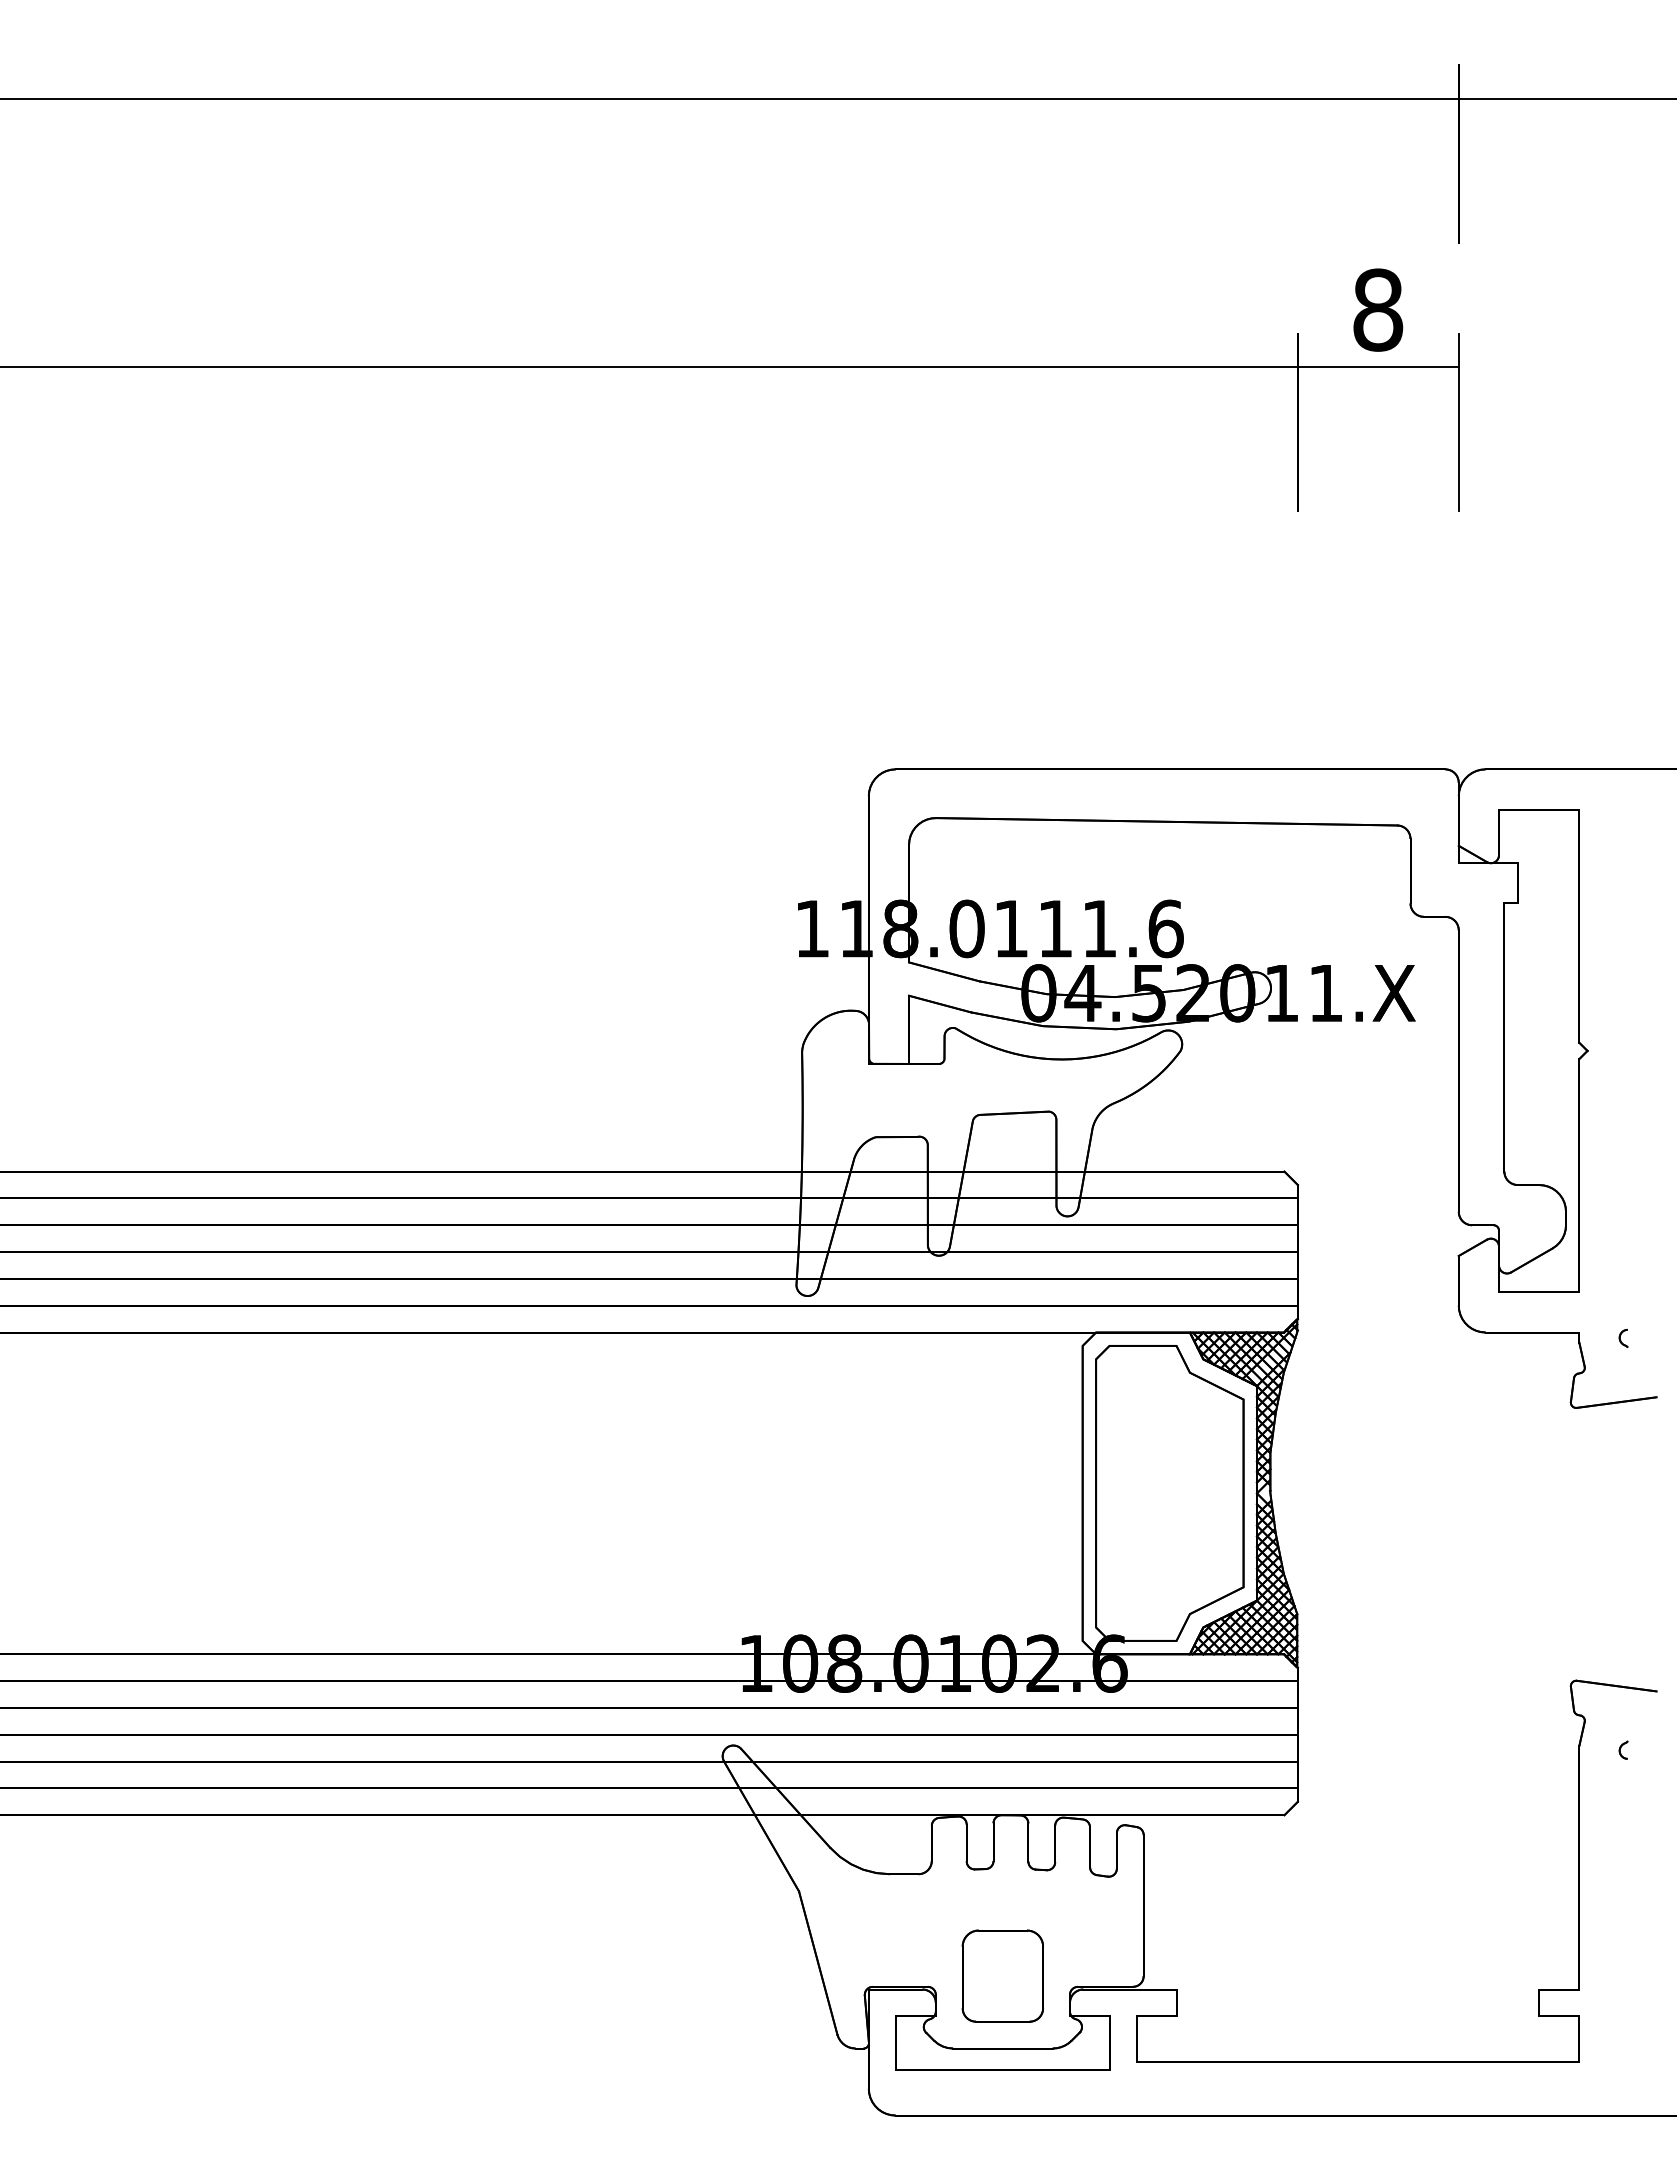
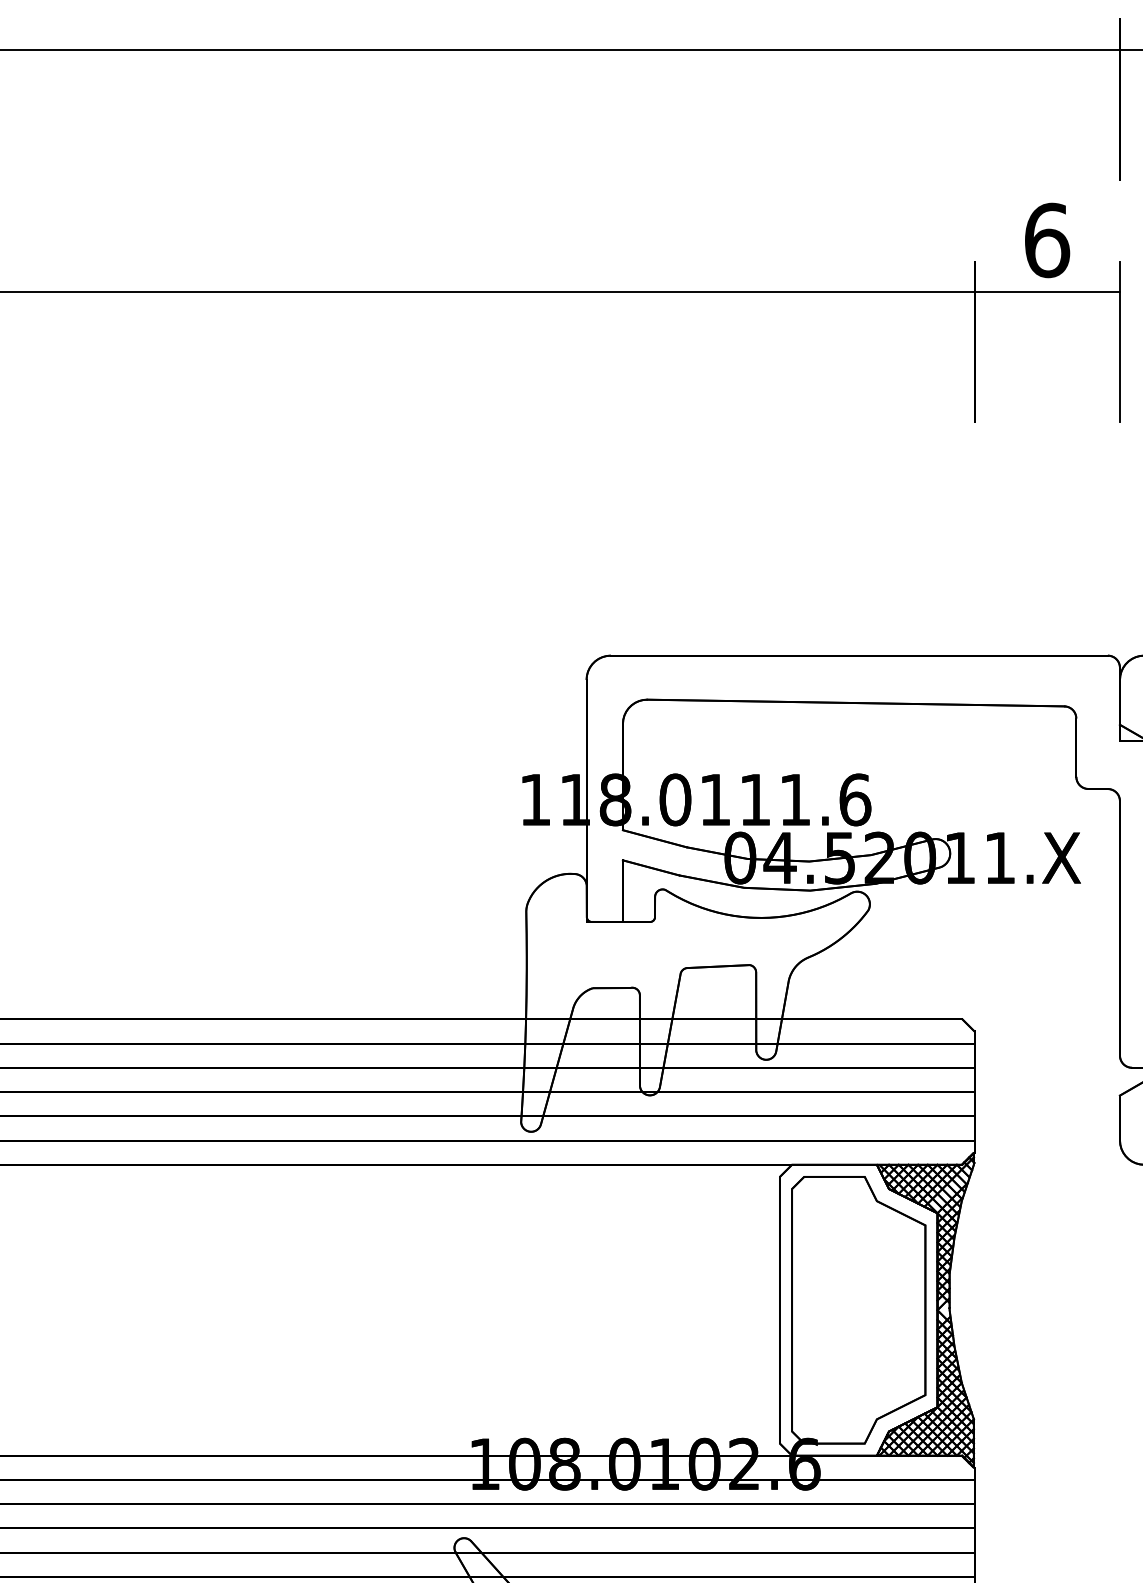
text: (1378, 309) -> (1047, 239), 8 -> 6

